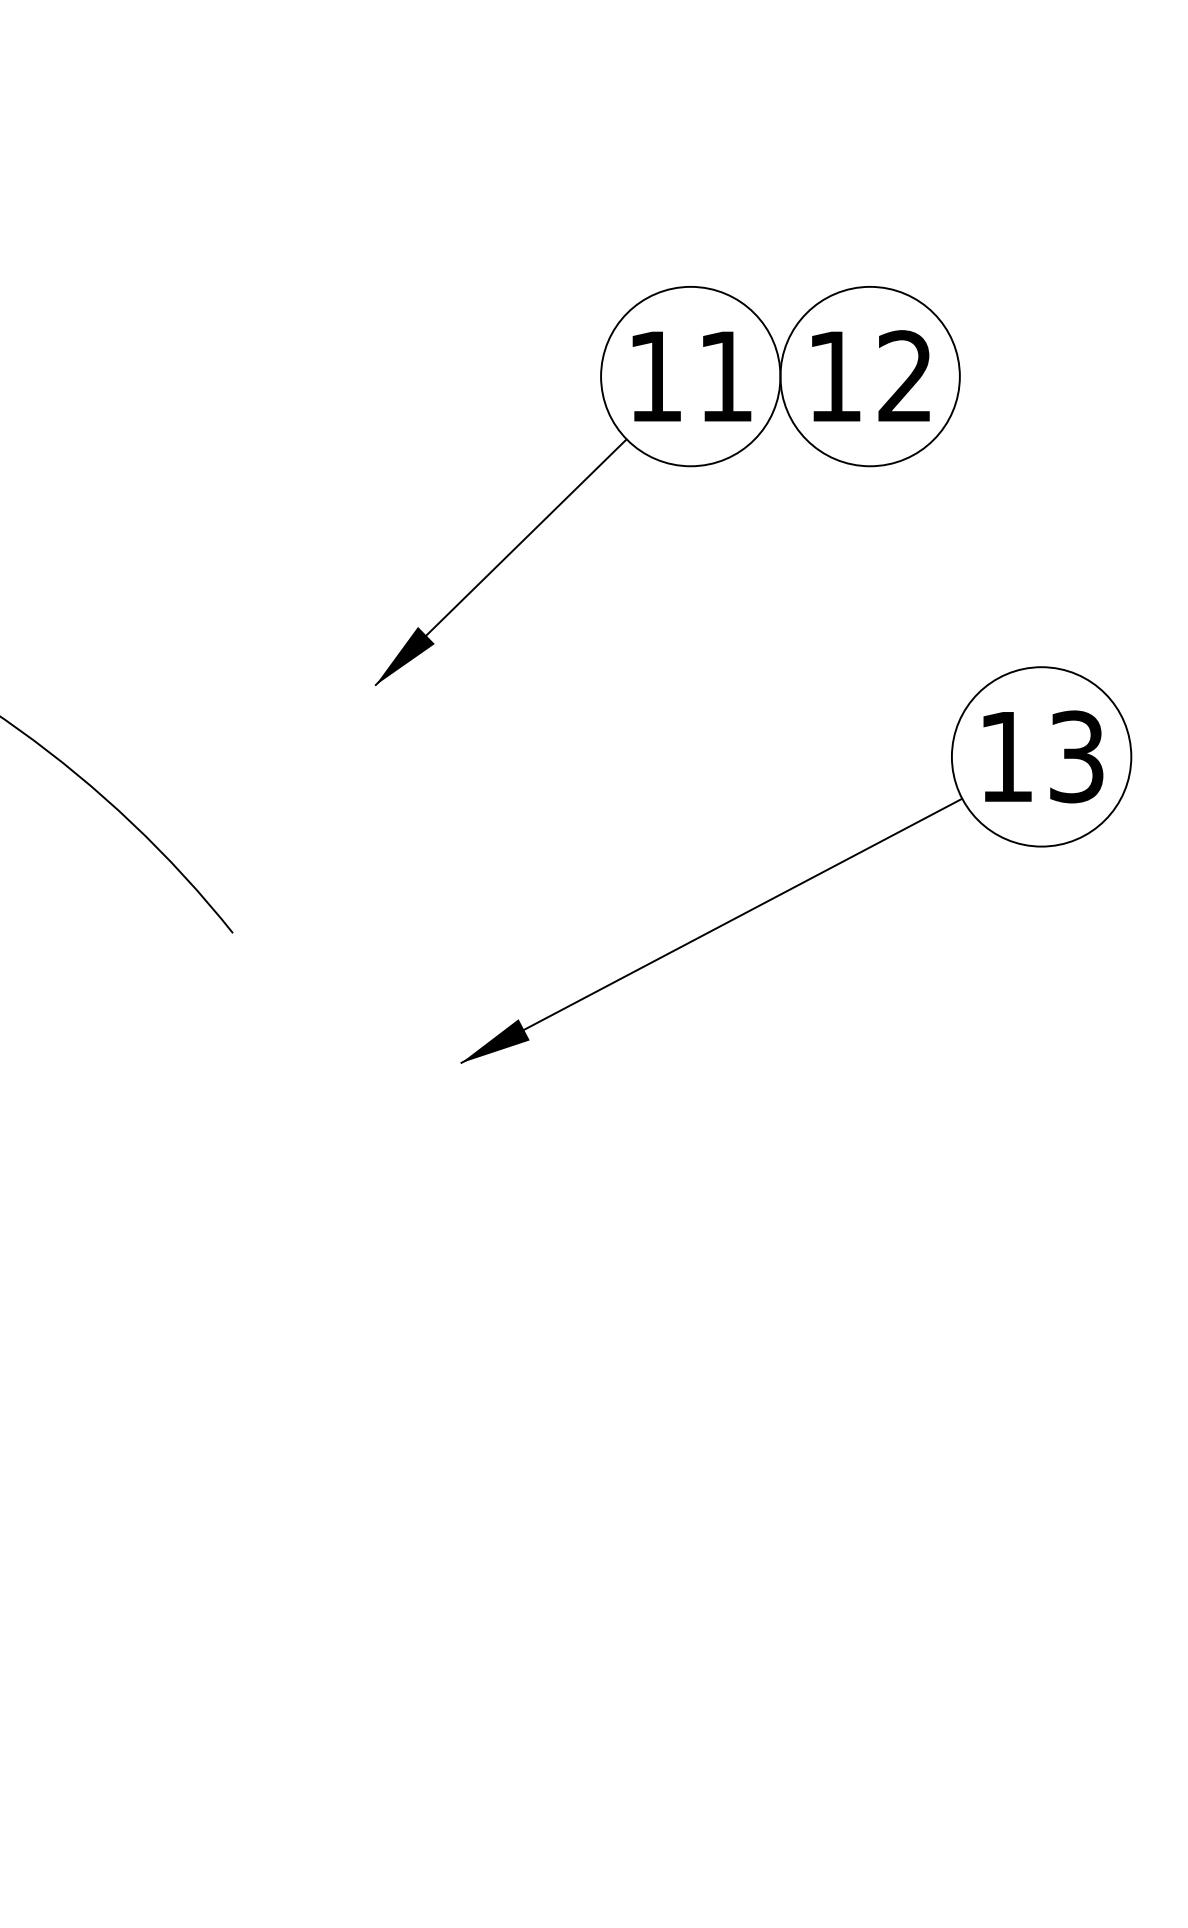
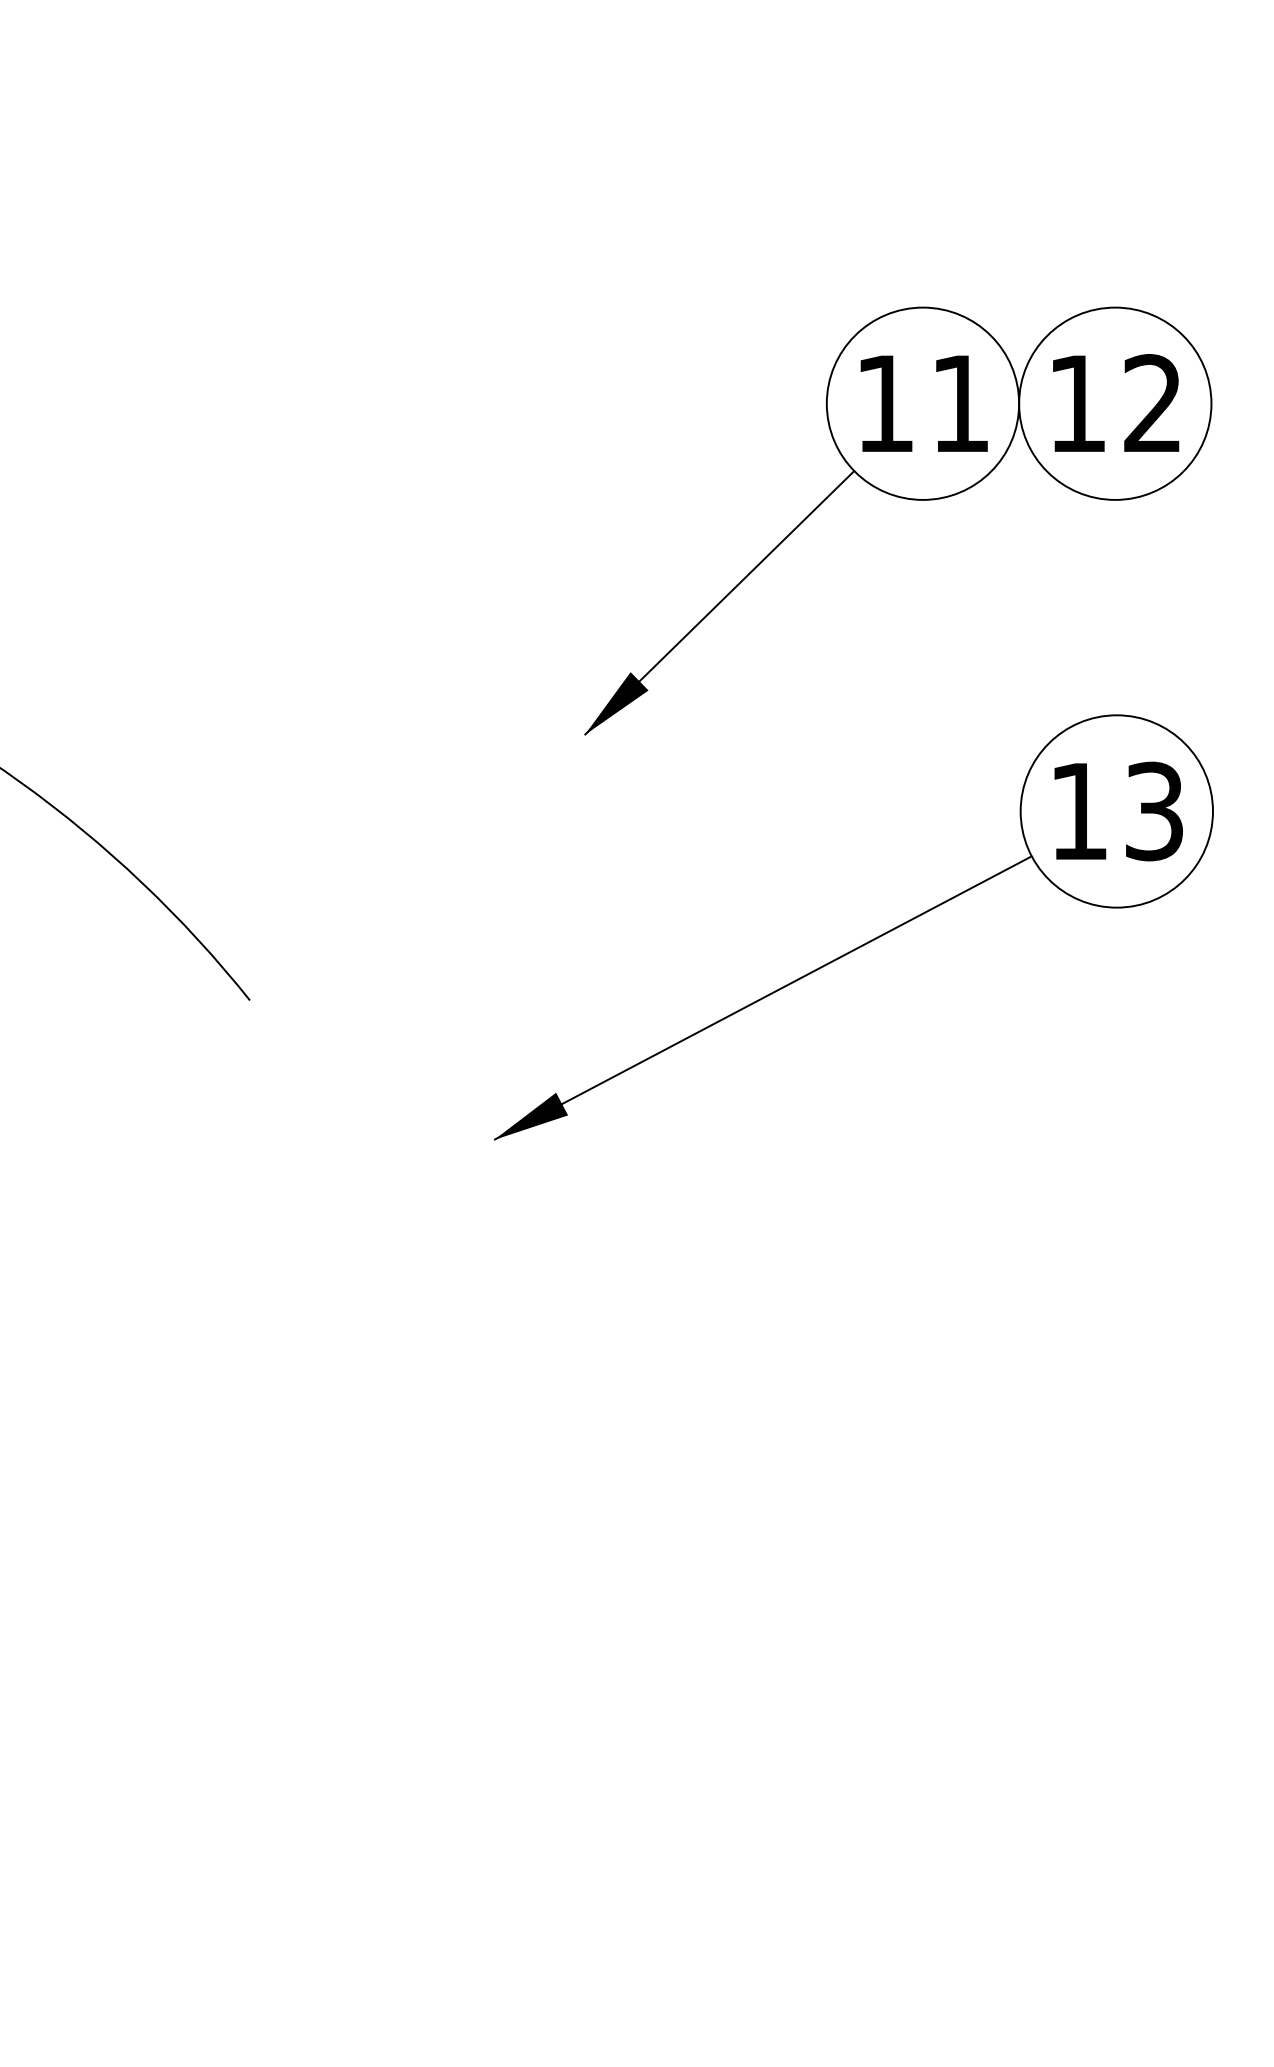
part: (672, 465) -> (903, 499), moved

